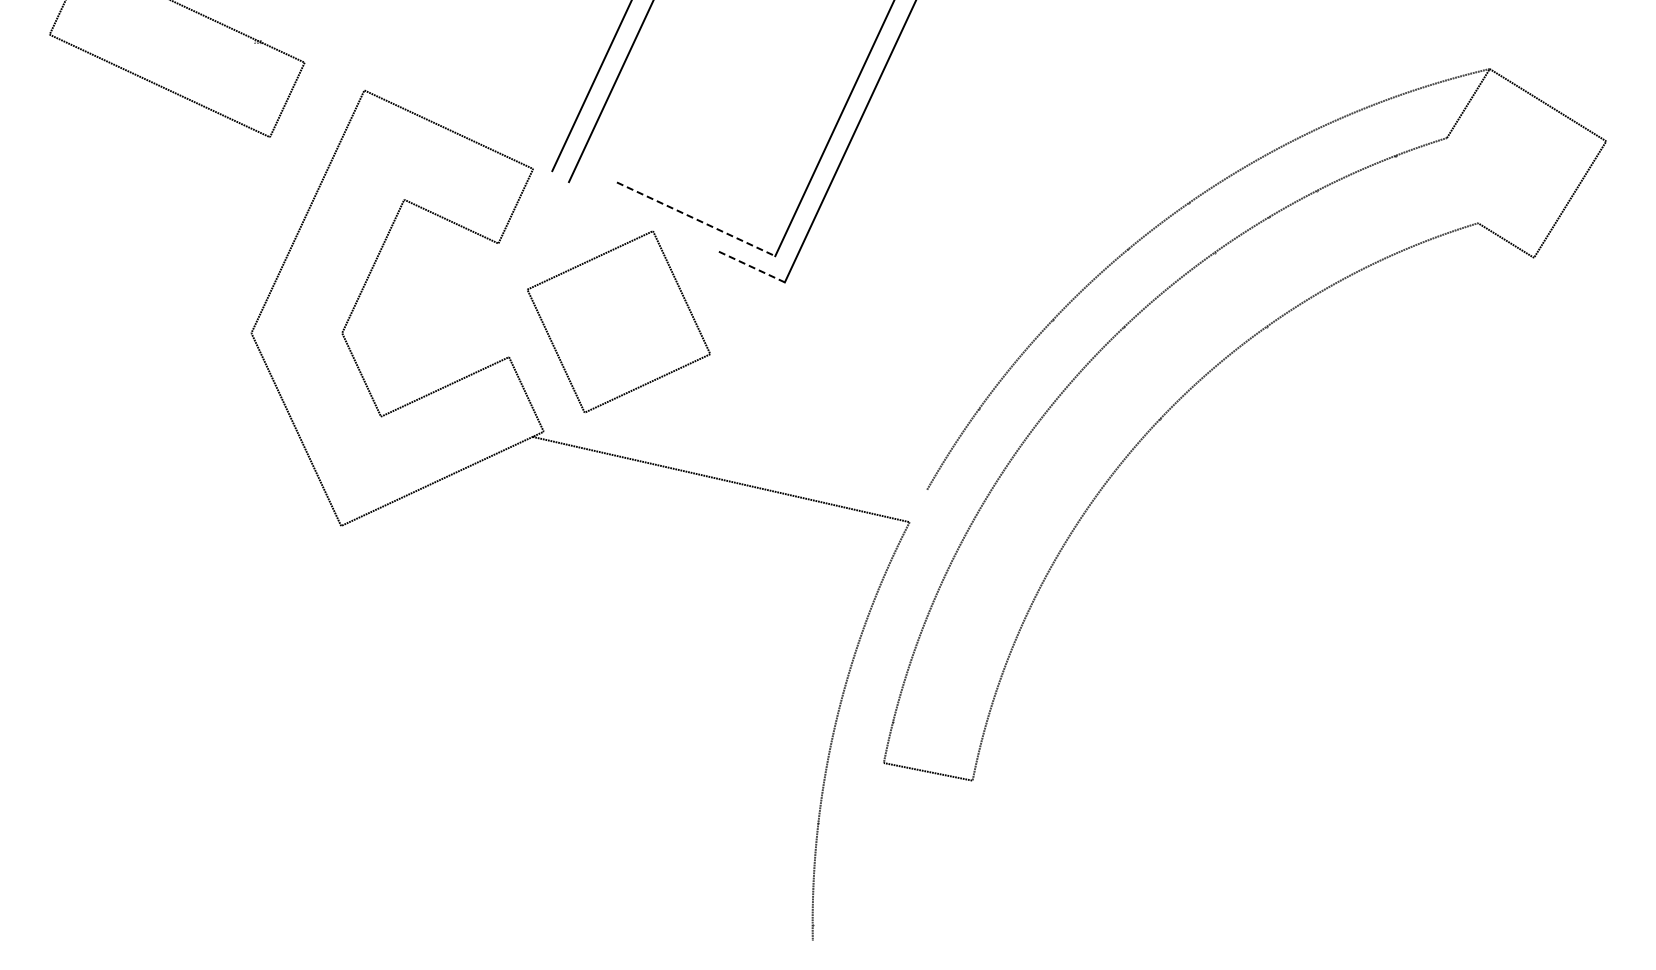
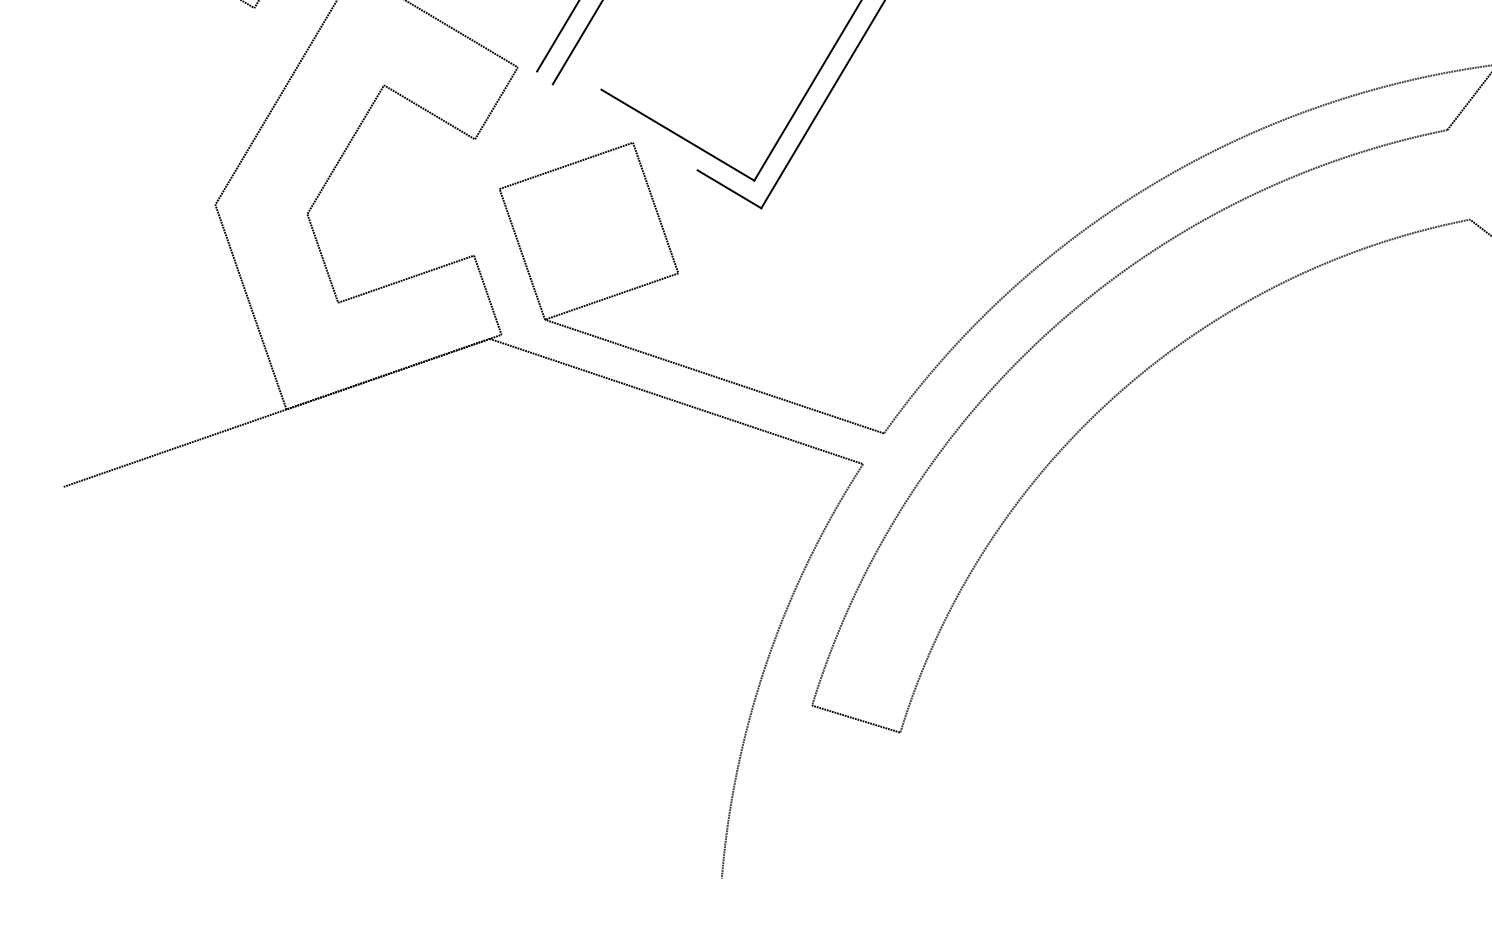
line: (696, 219) -> (678, 135), dashed -> solid
line: (752, 267) -> (730, 189), dashed -> solid
line: (755, 451) -> (714, 376), added
line: (331, 529) -> (276, 412), added

